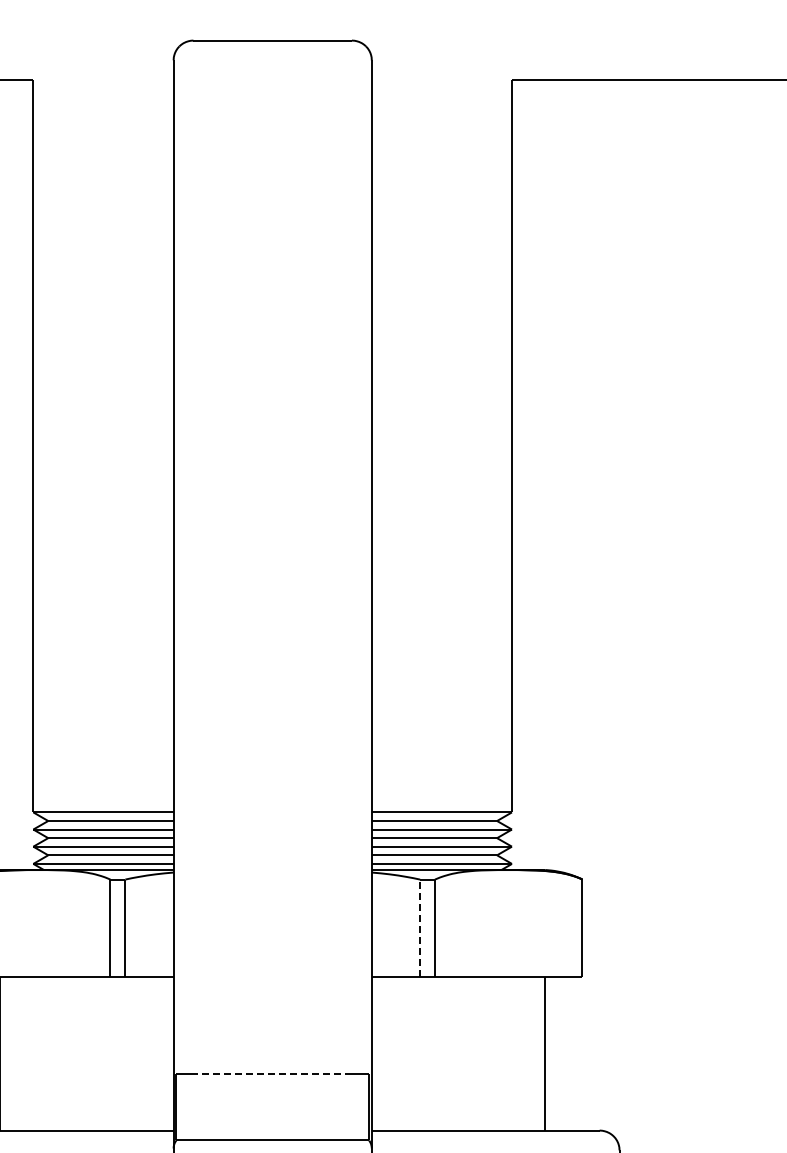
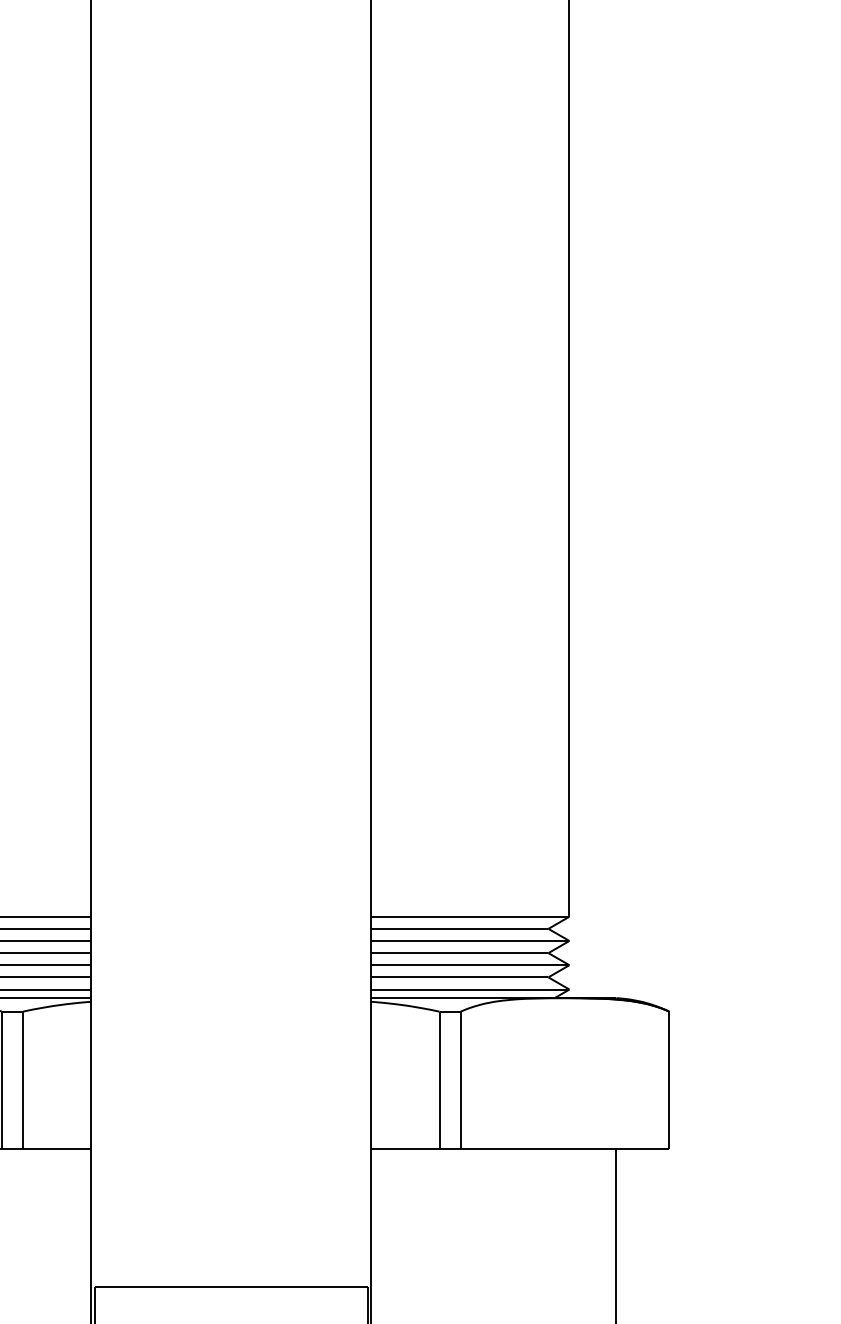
line: (420, 928) -> (440, 1080), dashed -> solid
line: (272, 1074) -> (230, 1287), dashed -> solid

